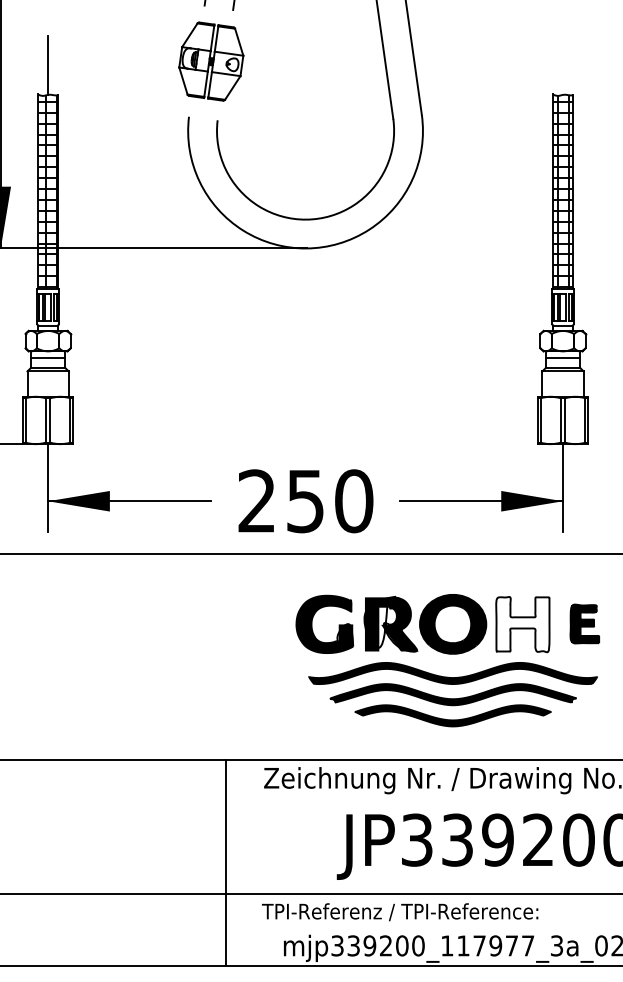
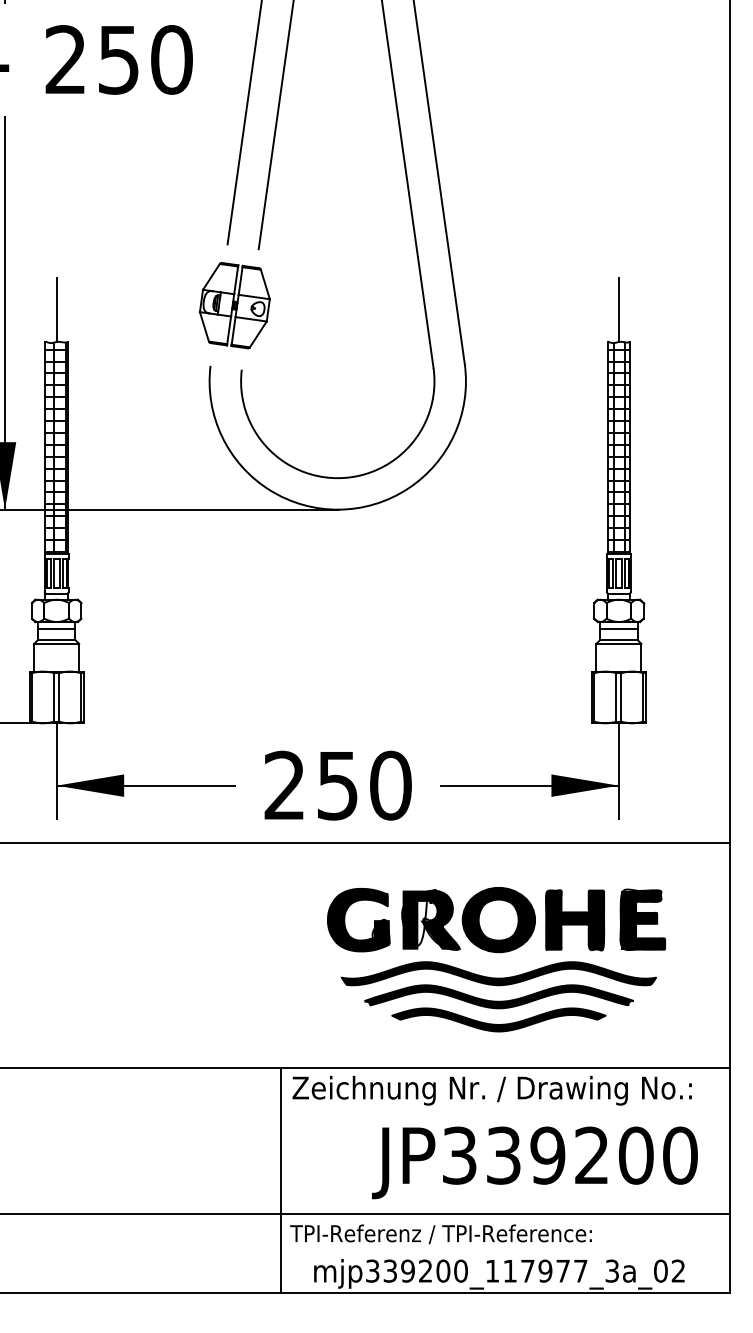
line: (562, 65) -> (618, 309), added
fill: (523, 623) -> (575, 919), added
part: (584, 623) -> (642, 919), size x1.43
line: (225, 862) -> (280, 1180), moved

